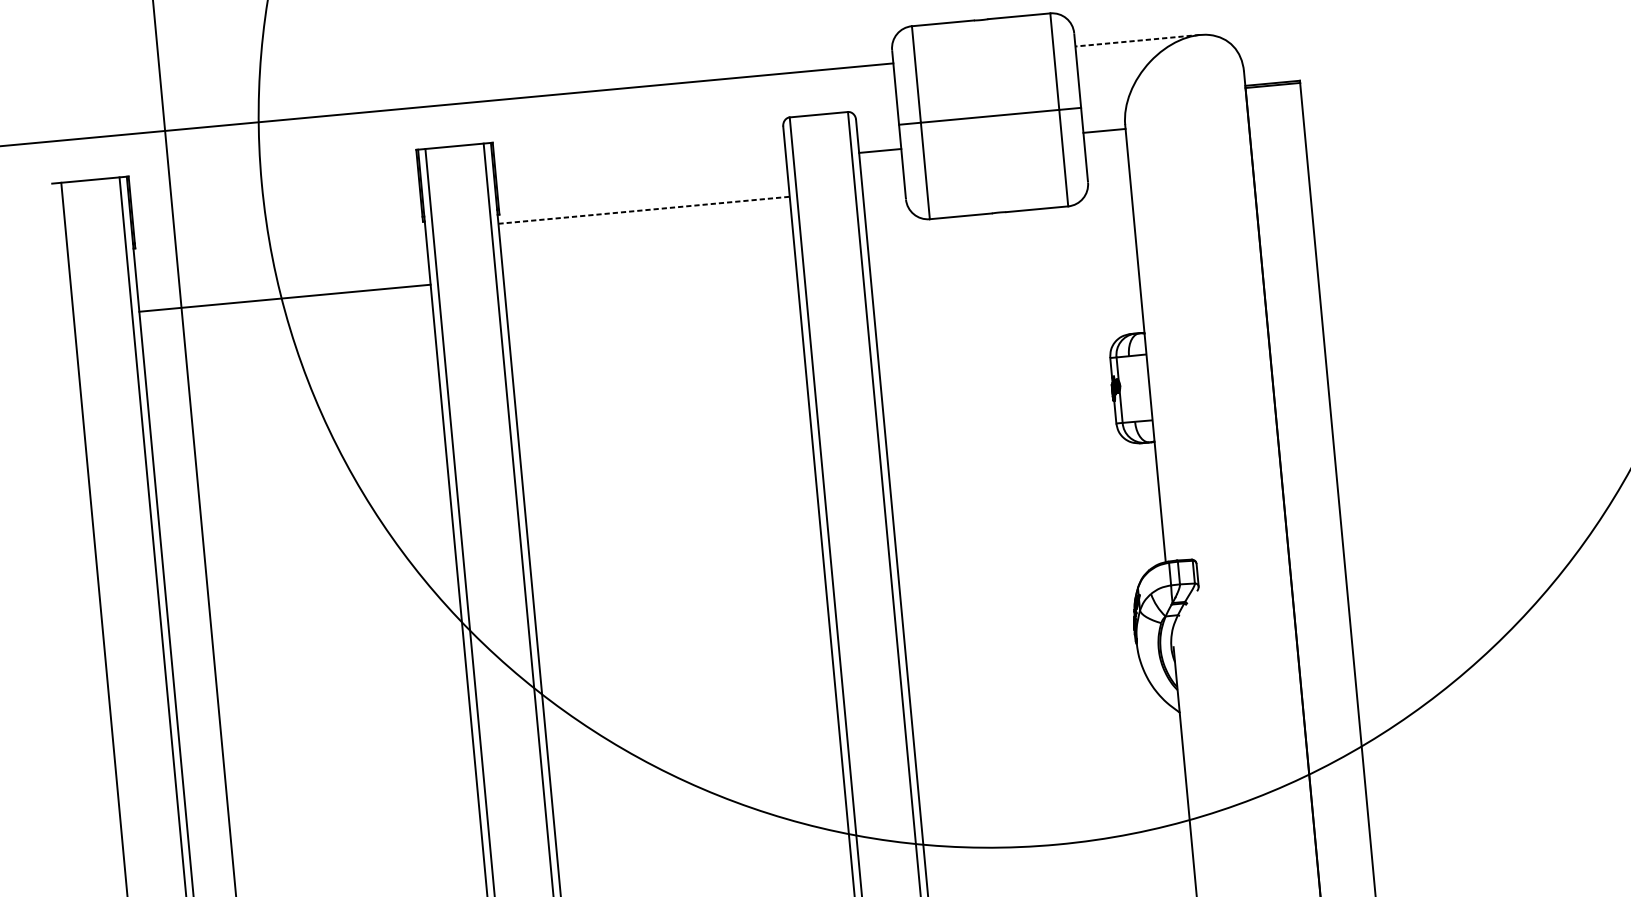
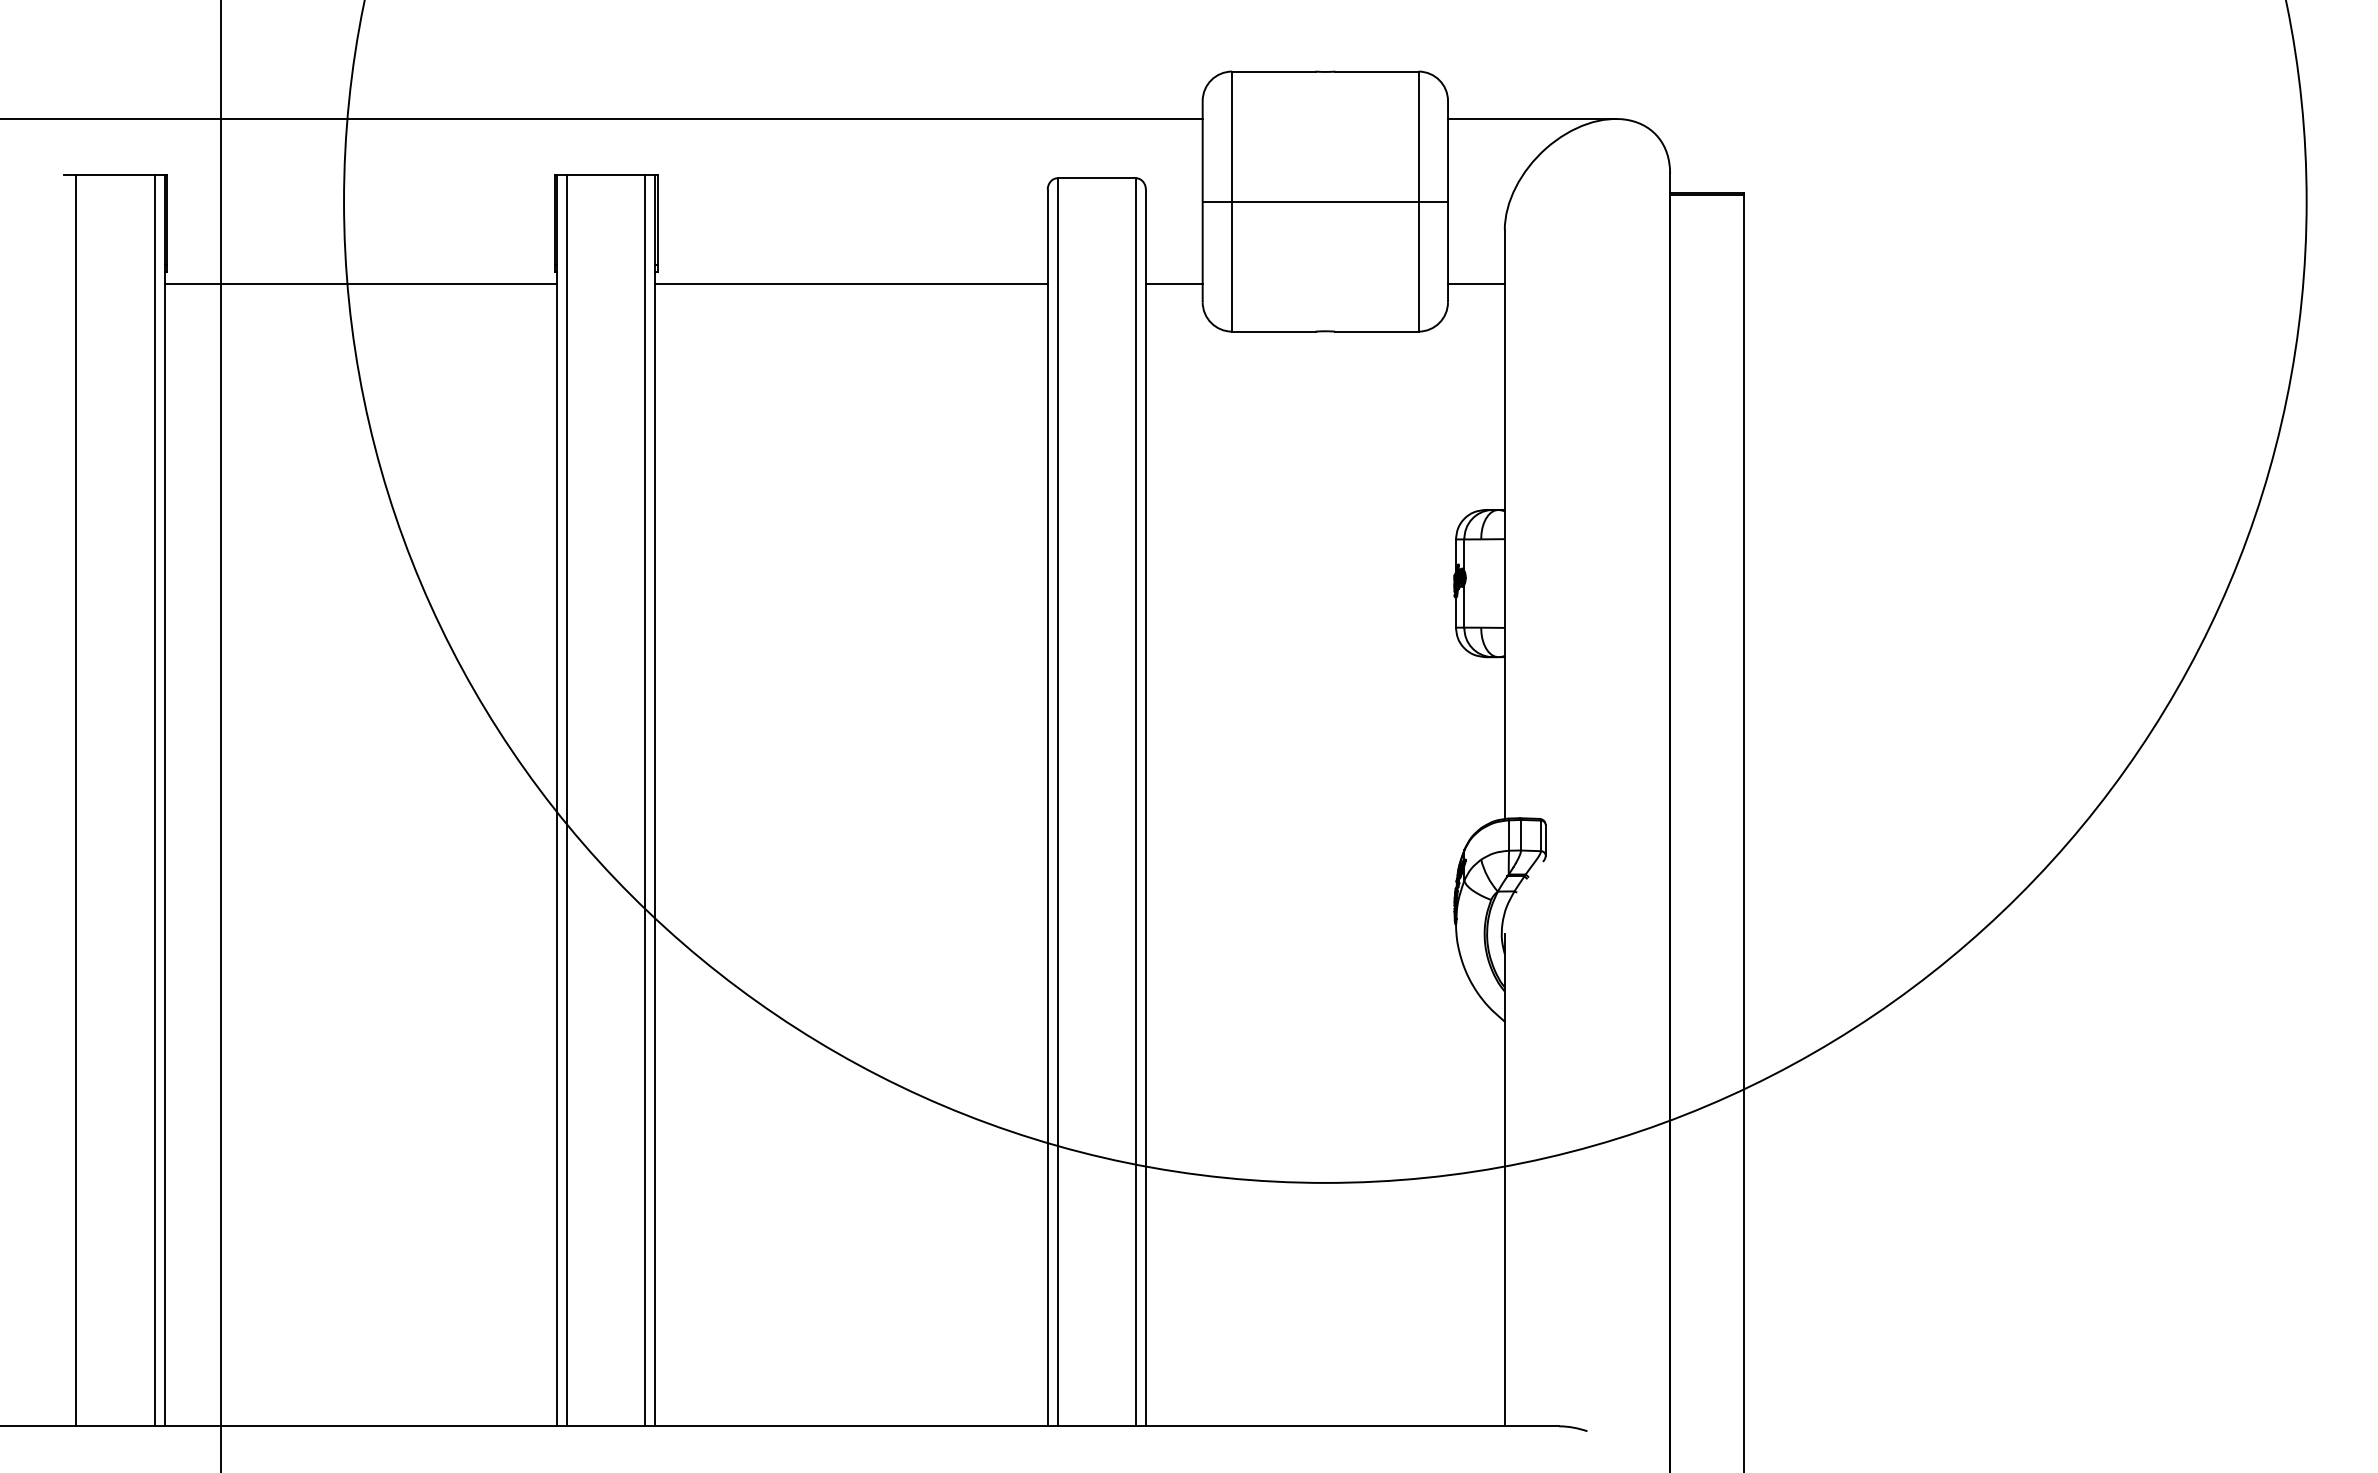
line: (1137, 40) -> (1531, 118), dashed -> solid
line: (1104, 131) -> (1476, 284), moved
line: (879, 151) -> (1173, 284), moved
line: (644, 210) -> (851, 284), dashed -> solid
line: (284, 298) -> (360, 284), moved

